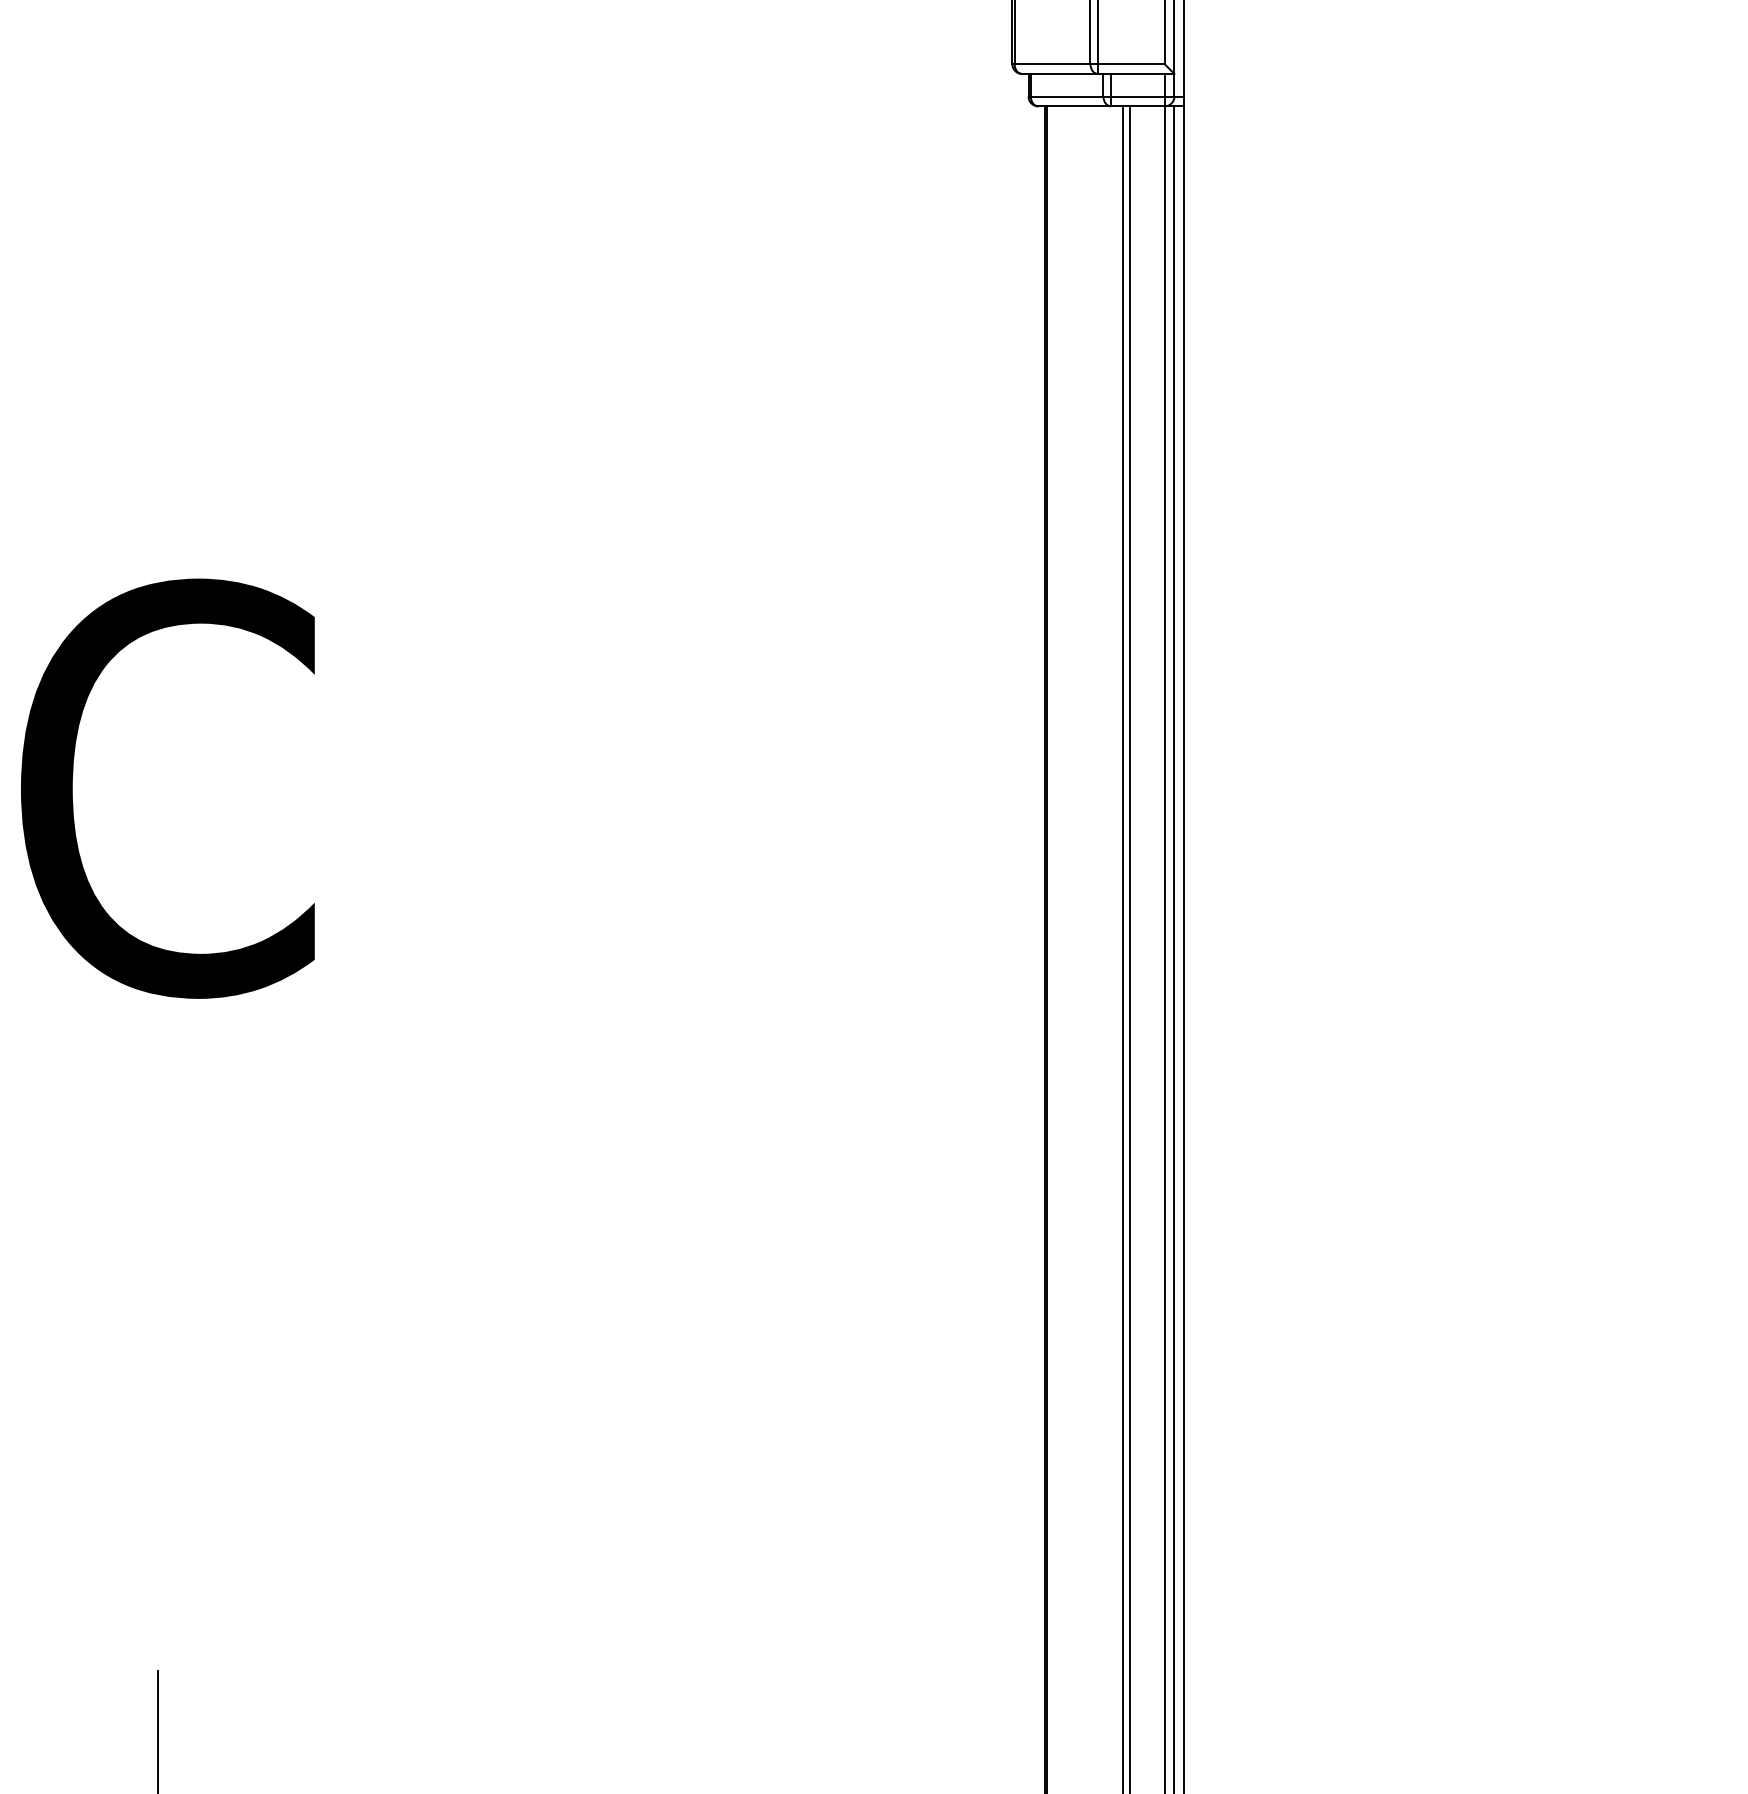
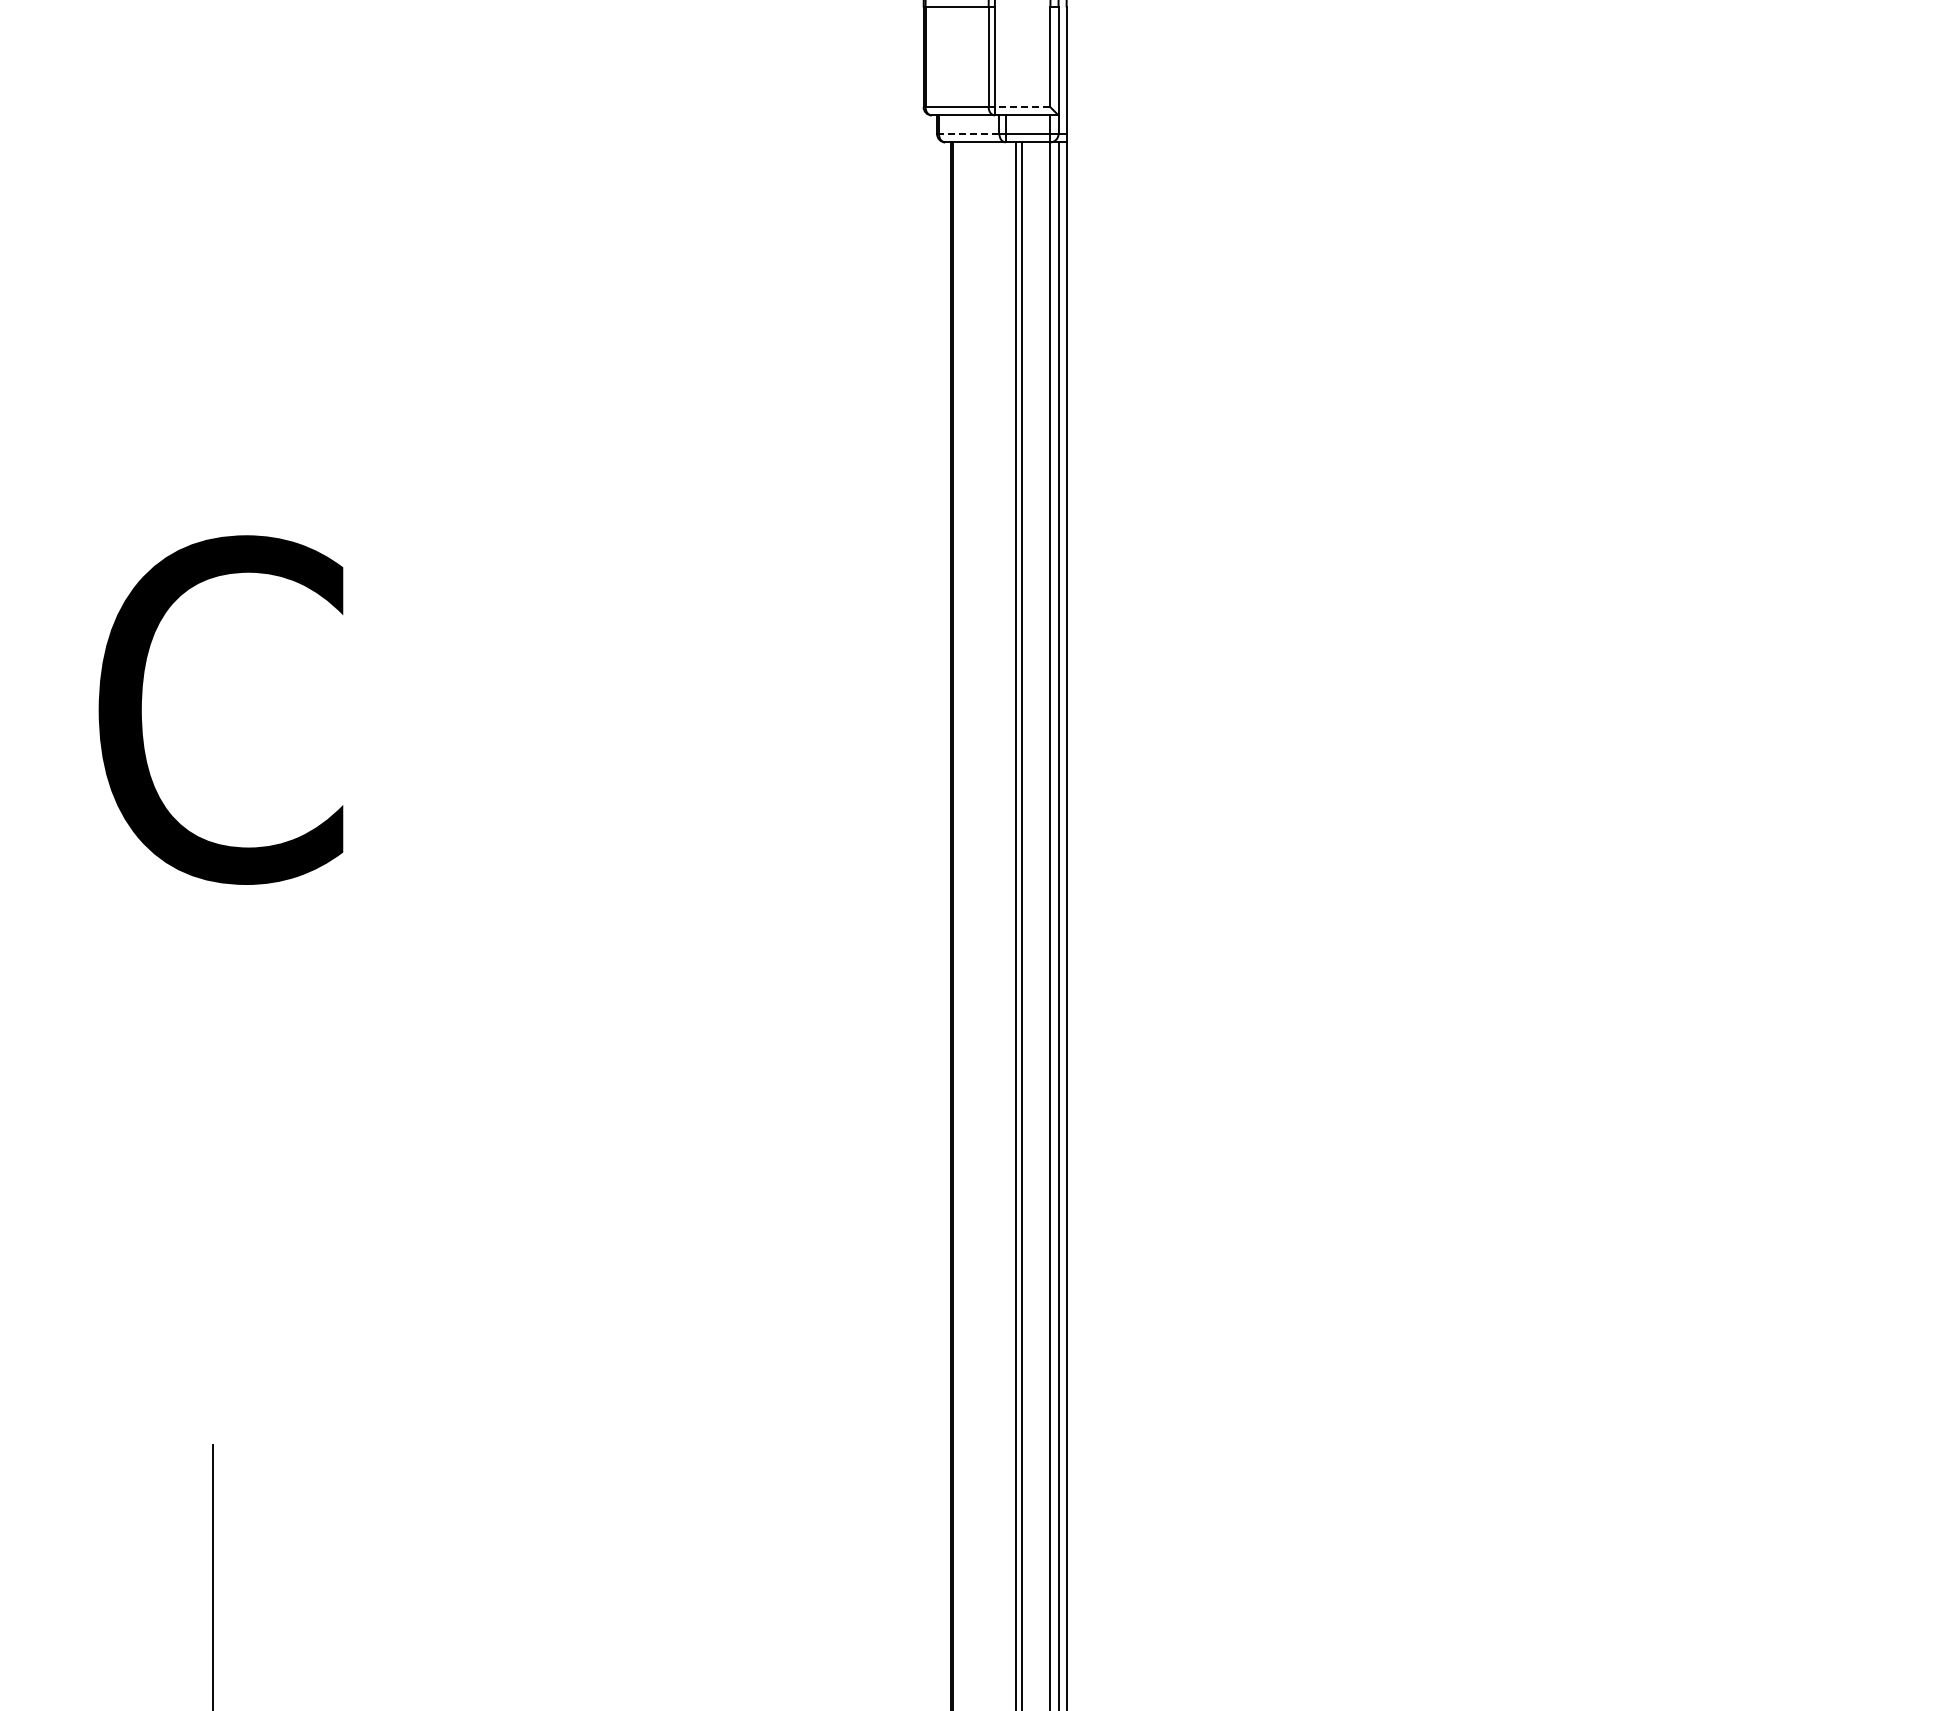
line: (1131, 64) -> (1022, 107), solid -> dashed
line: (1066, 96) -> (968, 134), solid -> dashed

